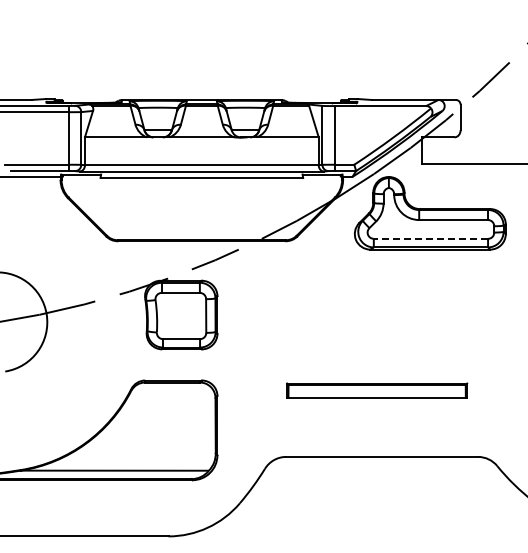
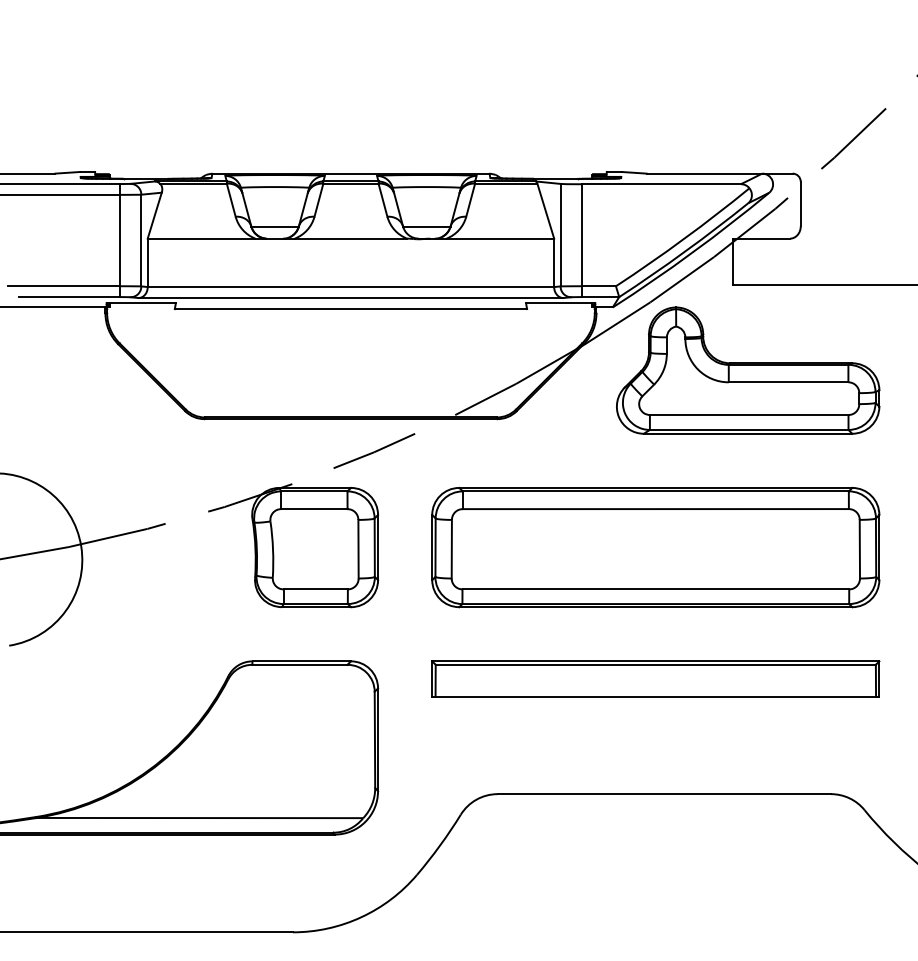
line: (430, 238) -> (748, 414), dashed -> solid
part: (376, 314) -> (654, 546), added
part: (376, 390) -> (654, 678), size x1.43

